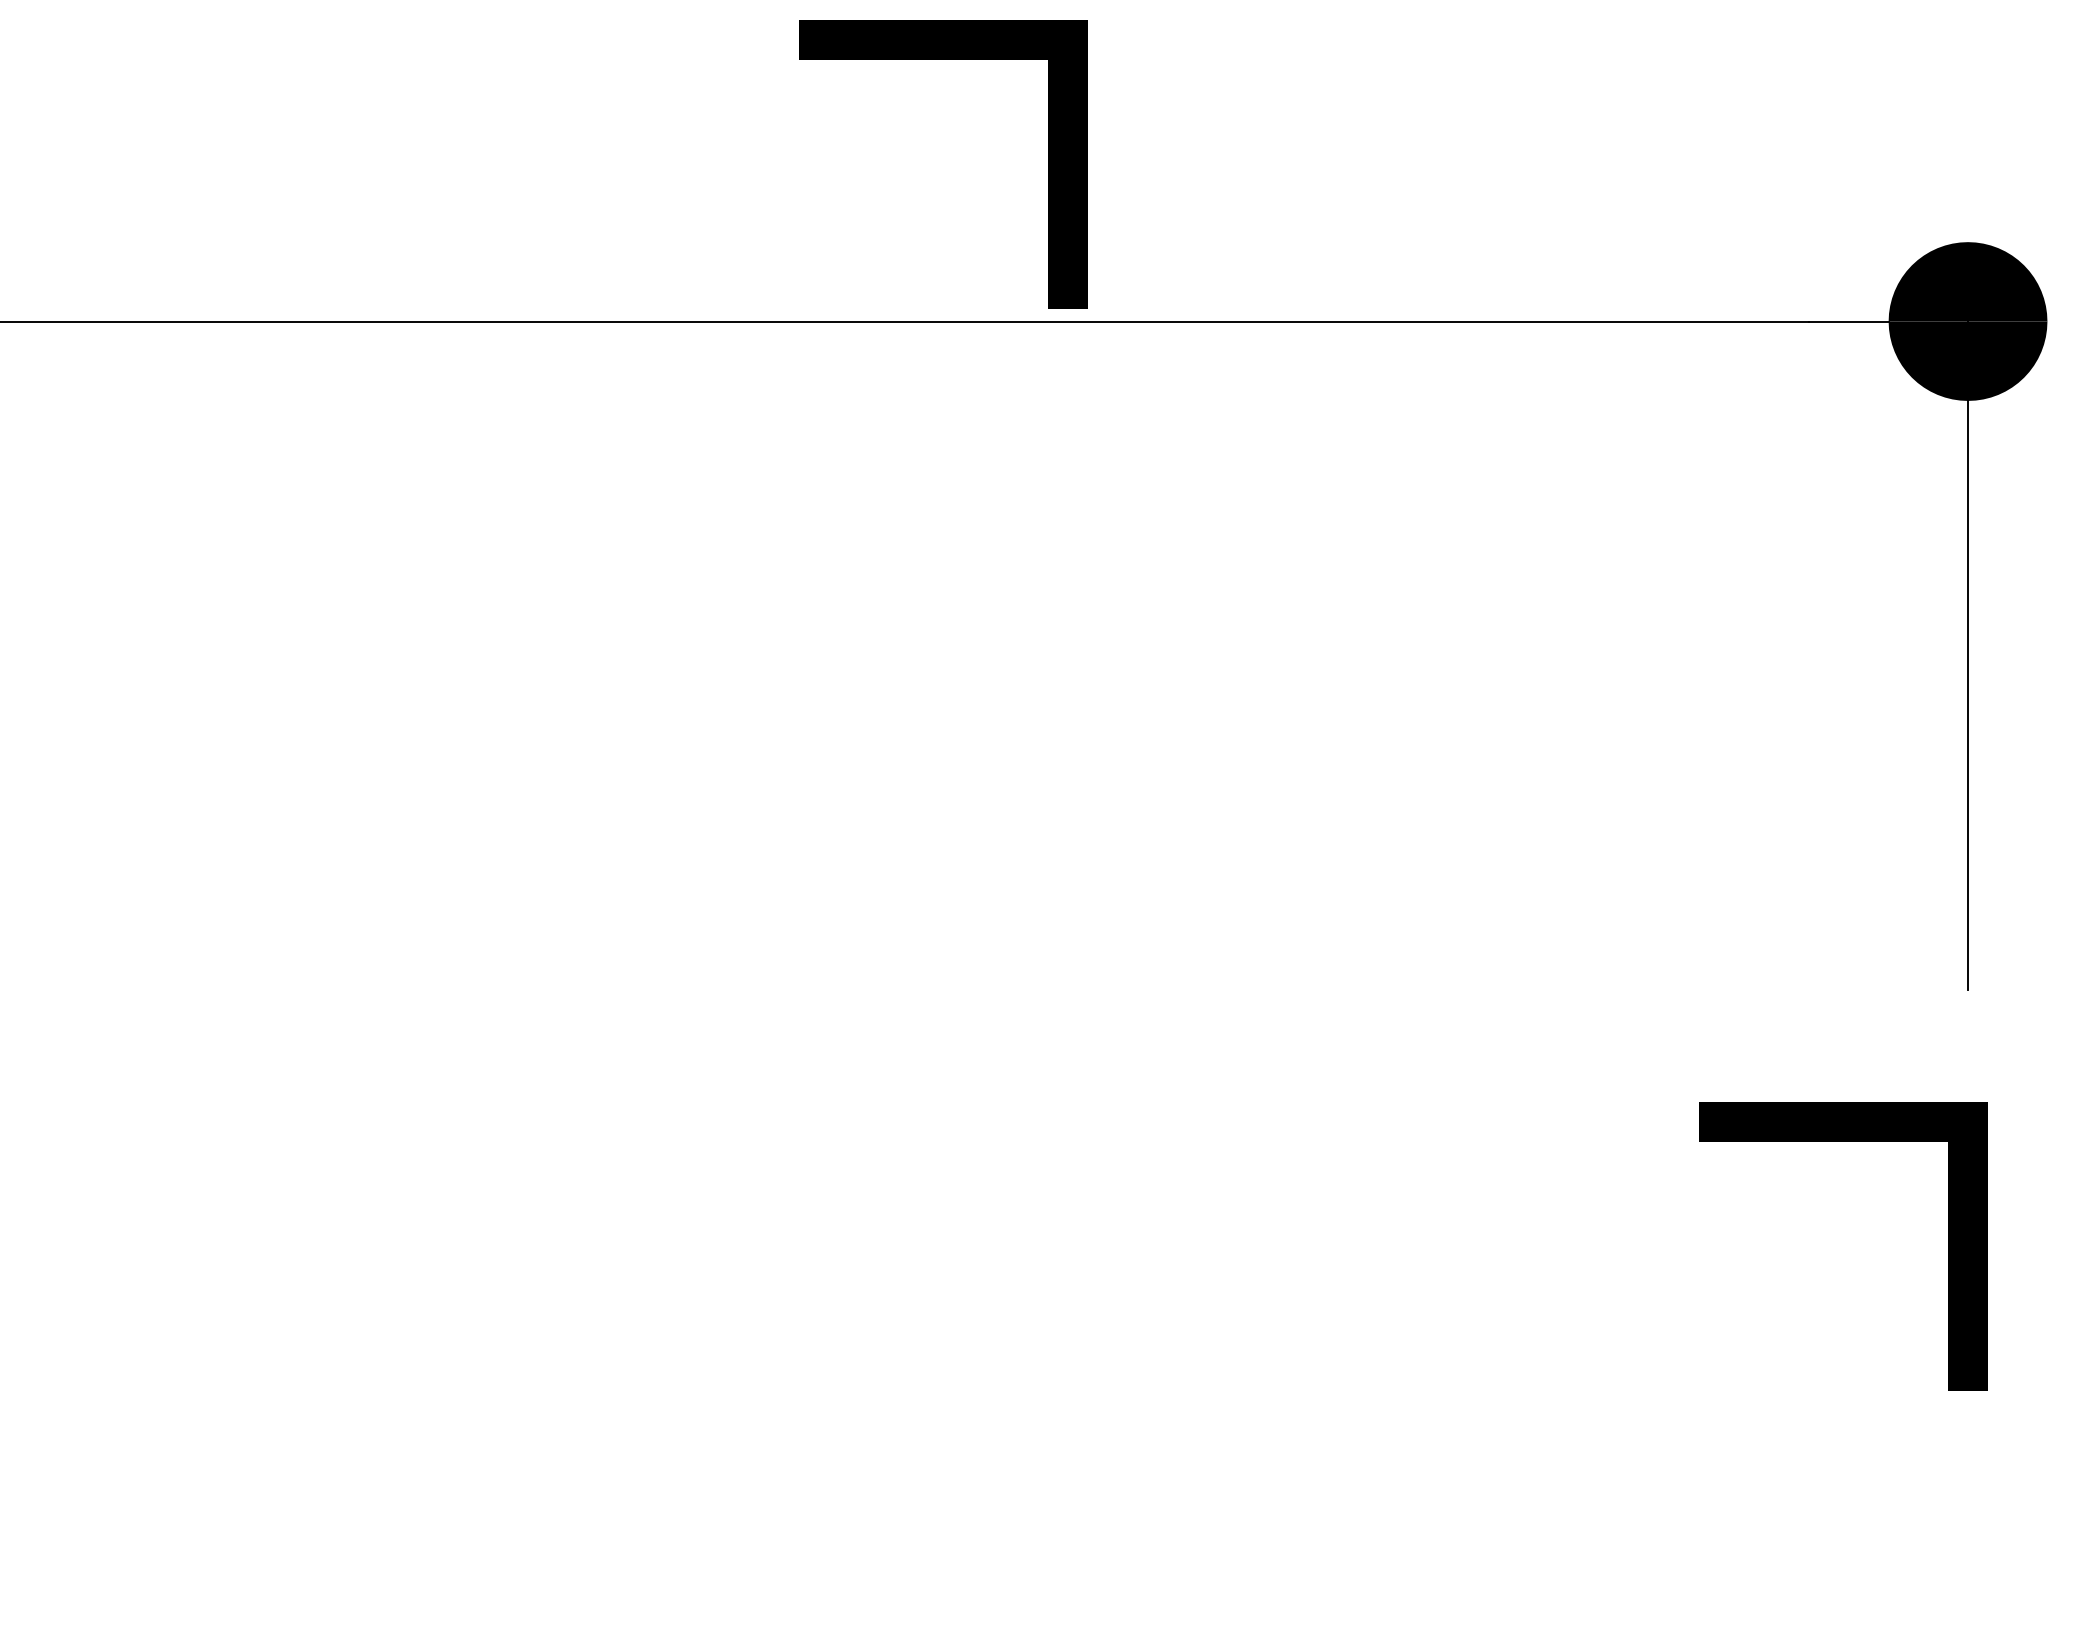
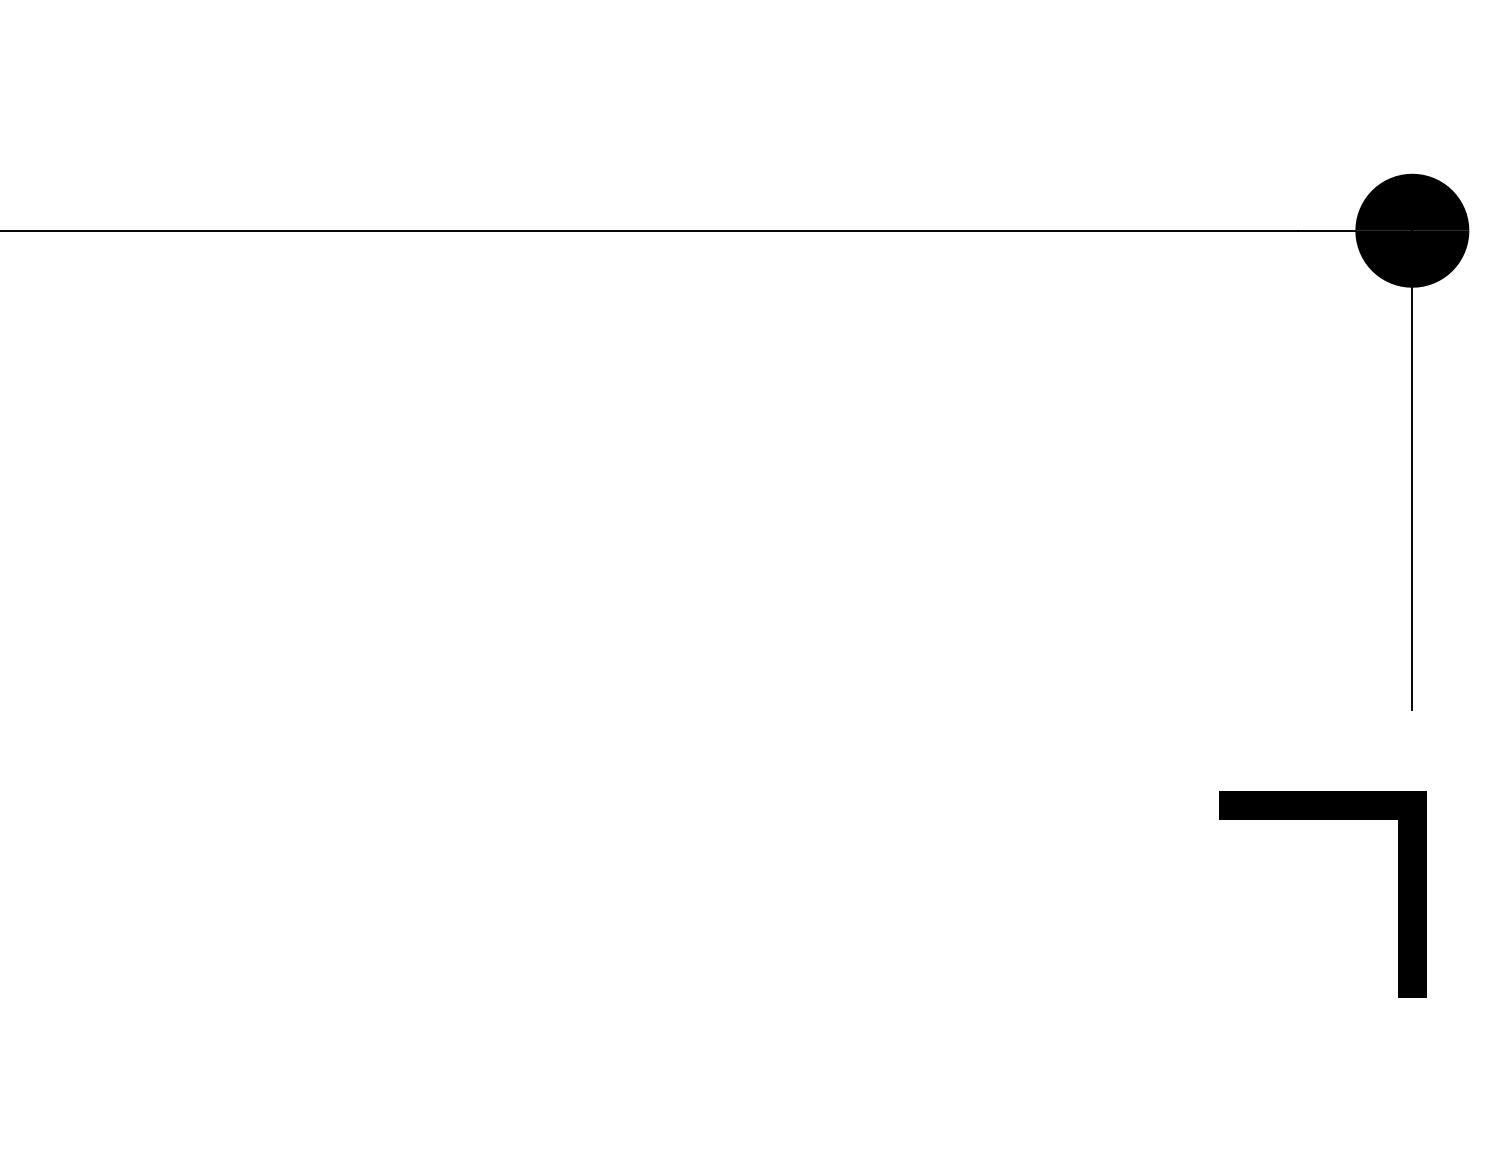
part: (943, 59) -> (677, 42), removed

